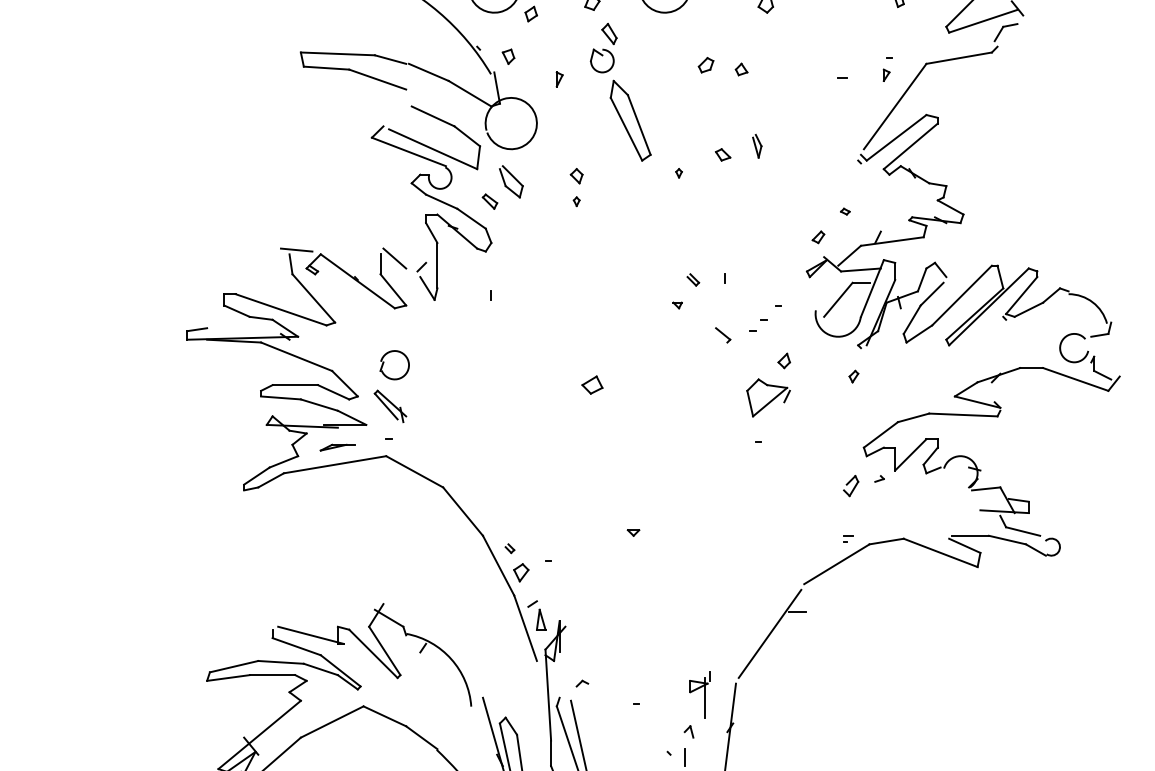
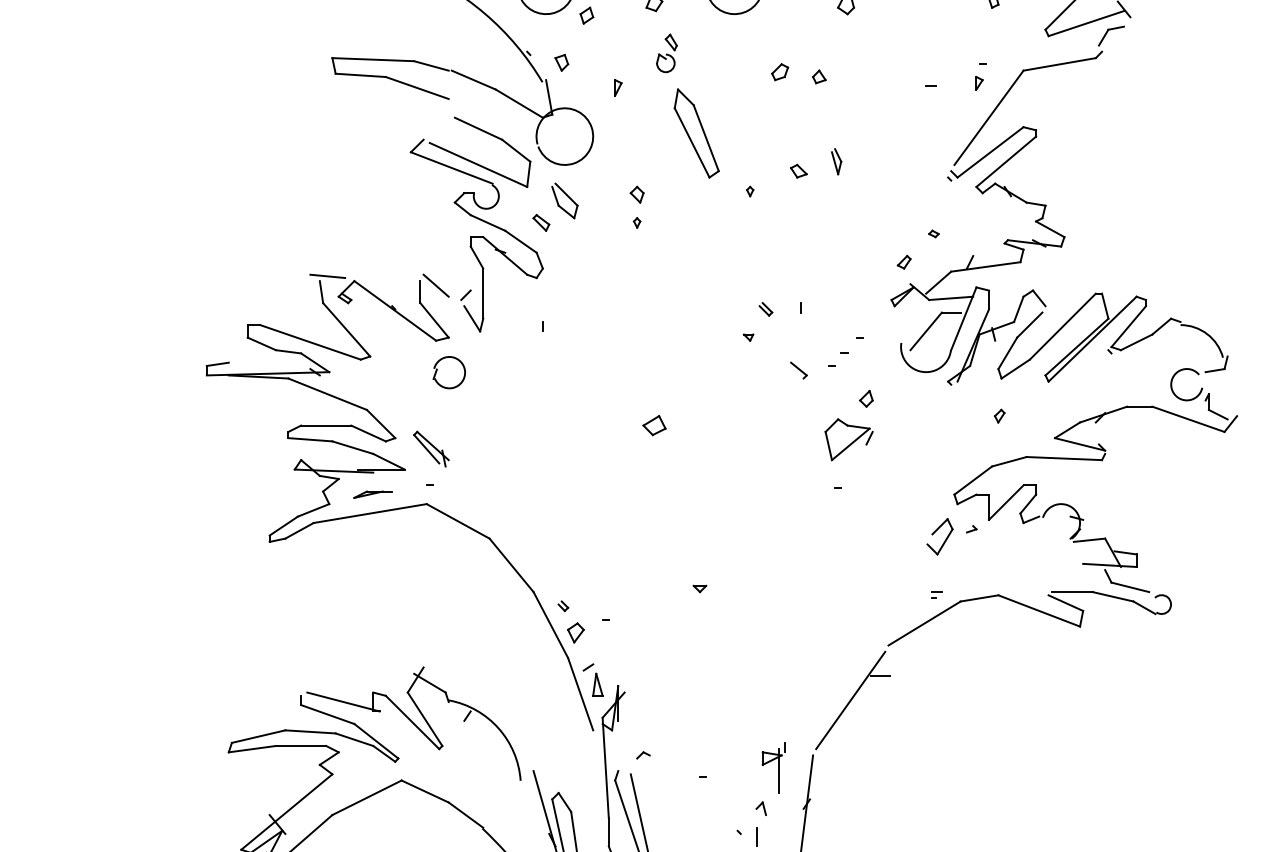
part: (603, 48) -> (666, 53), size x0.7
part: (394, 365) -> (449, 372), moved
part: (853, 376) -> (999, 416), moved
part: (851, 486) -> (940, 537), size x1.6

